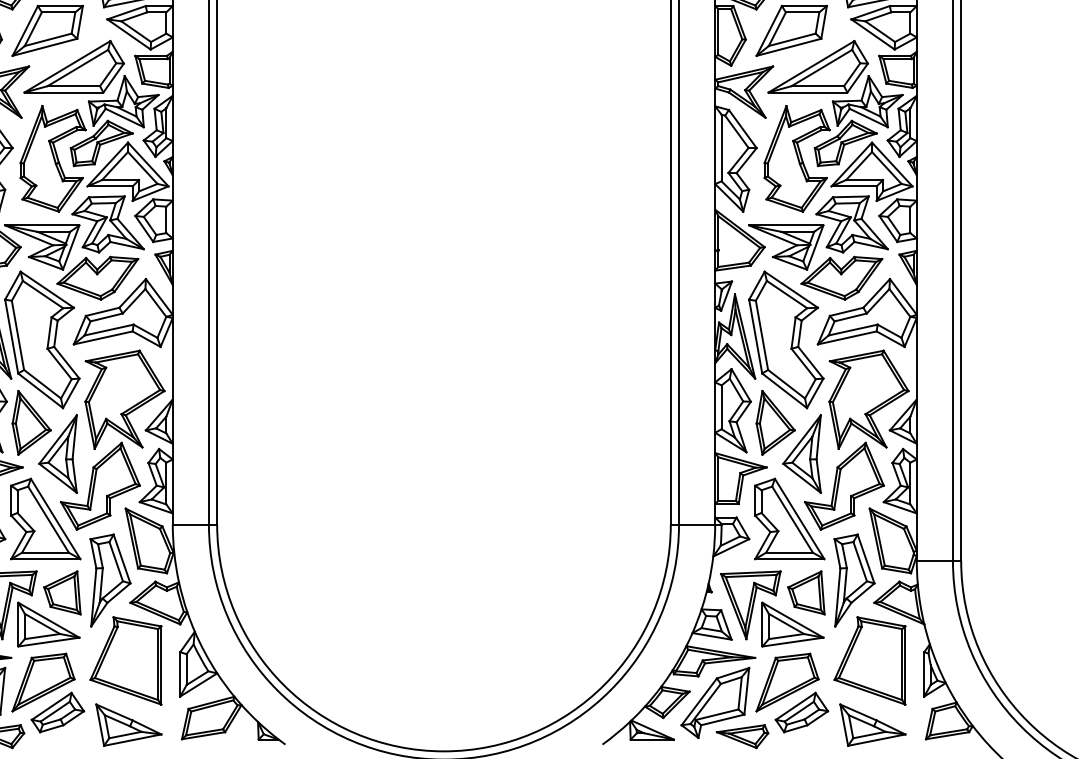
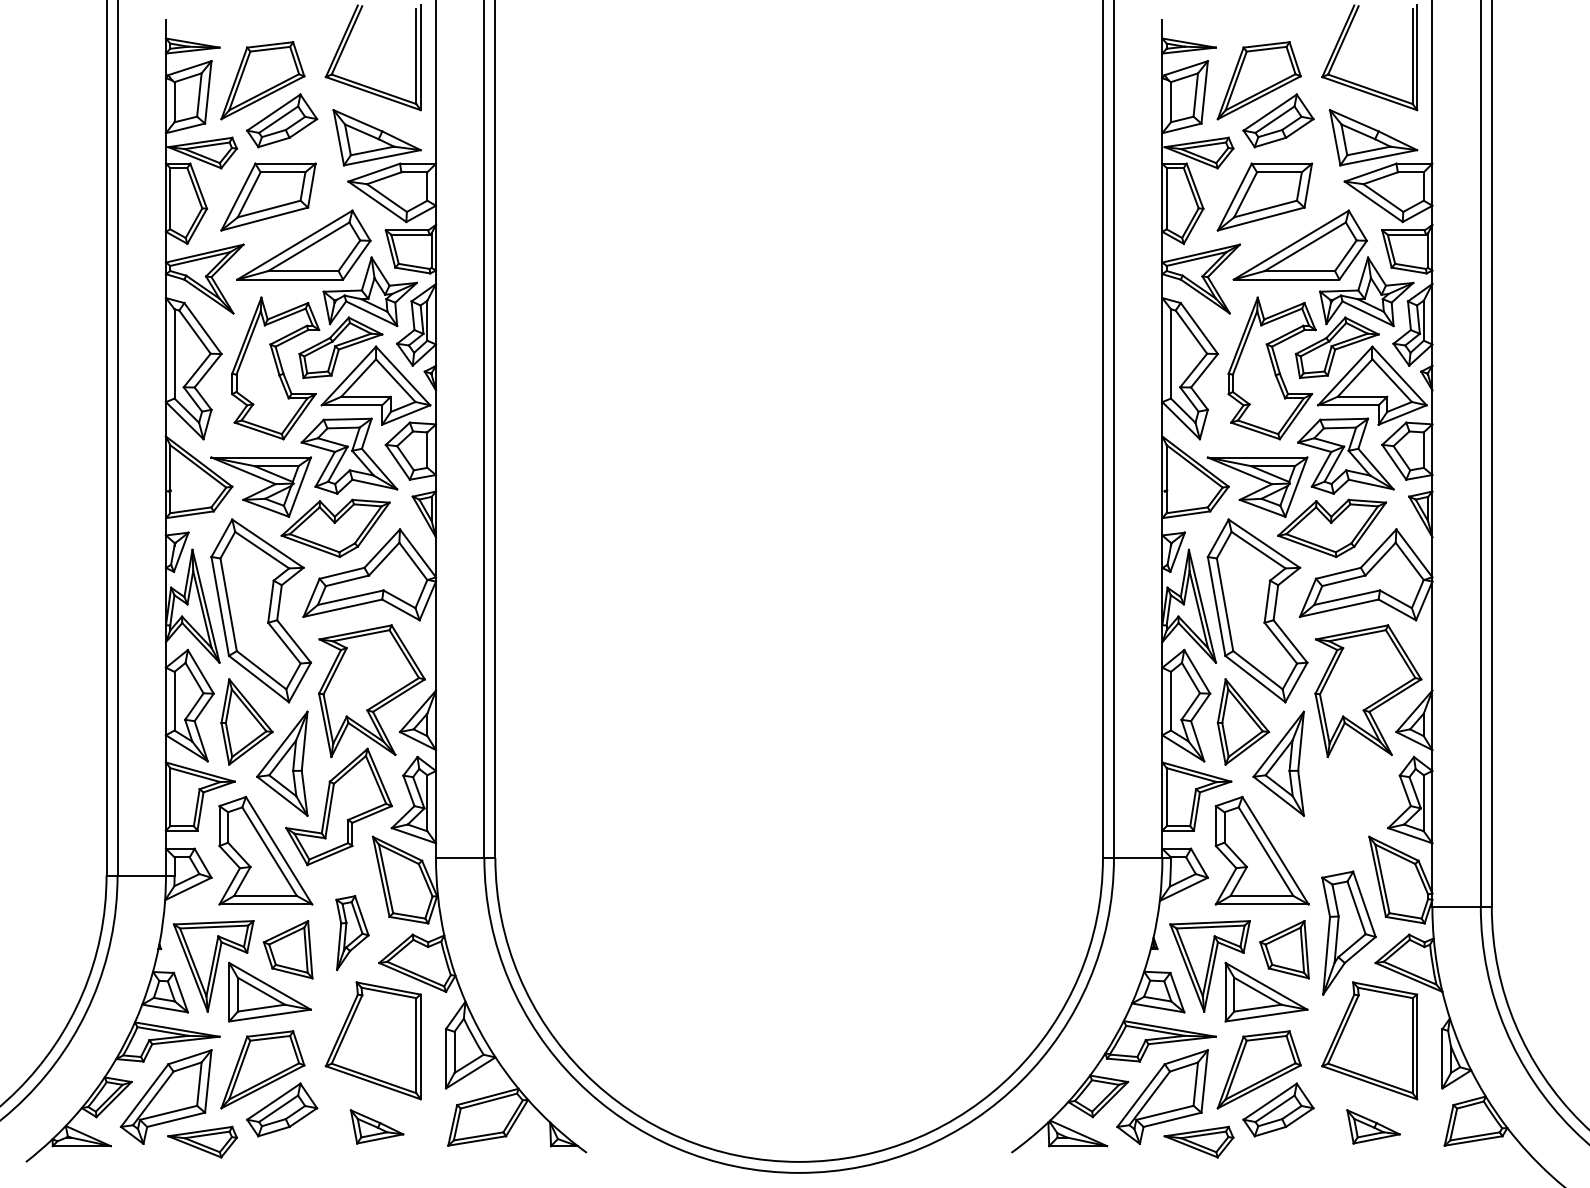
part: (844, 485) -> (1335, 806), removed
part: (110, 580) -> (352, 932), size x0.6
part: (128, 724) -> (376, 1126), size x0.6
part: (872, 724) -> (1373, 1126), size x0.6

